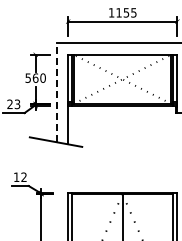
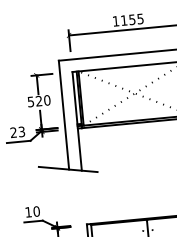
text: (35, 77) -> (38, 100), 560 -> 520
line: (56, 92) -> (63, 114), dashed -> solid
text: (23, 177) -> (36, 211), 12 -> 10

